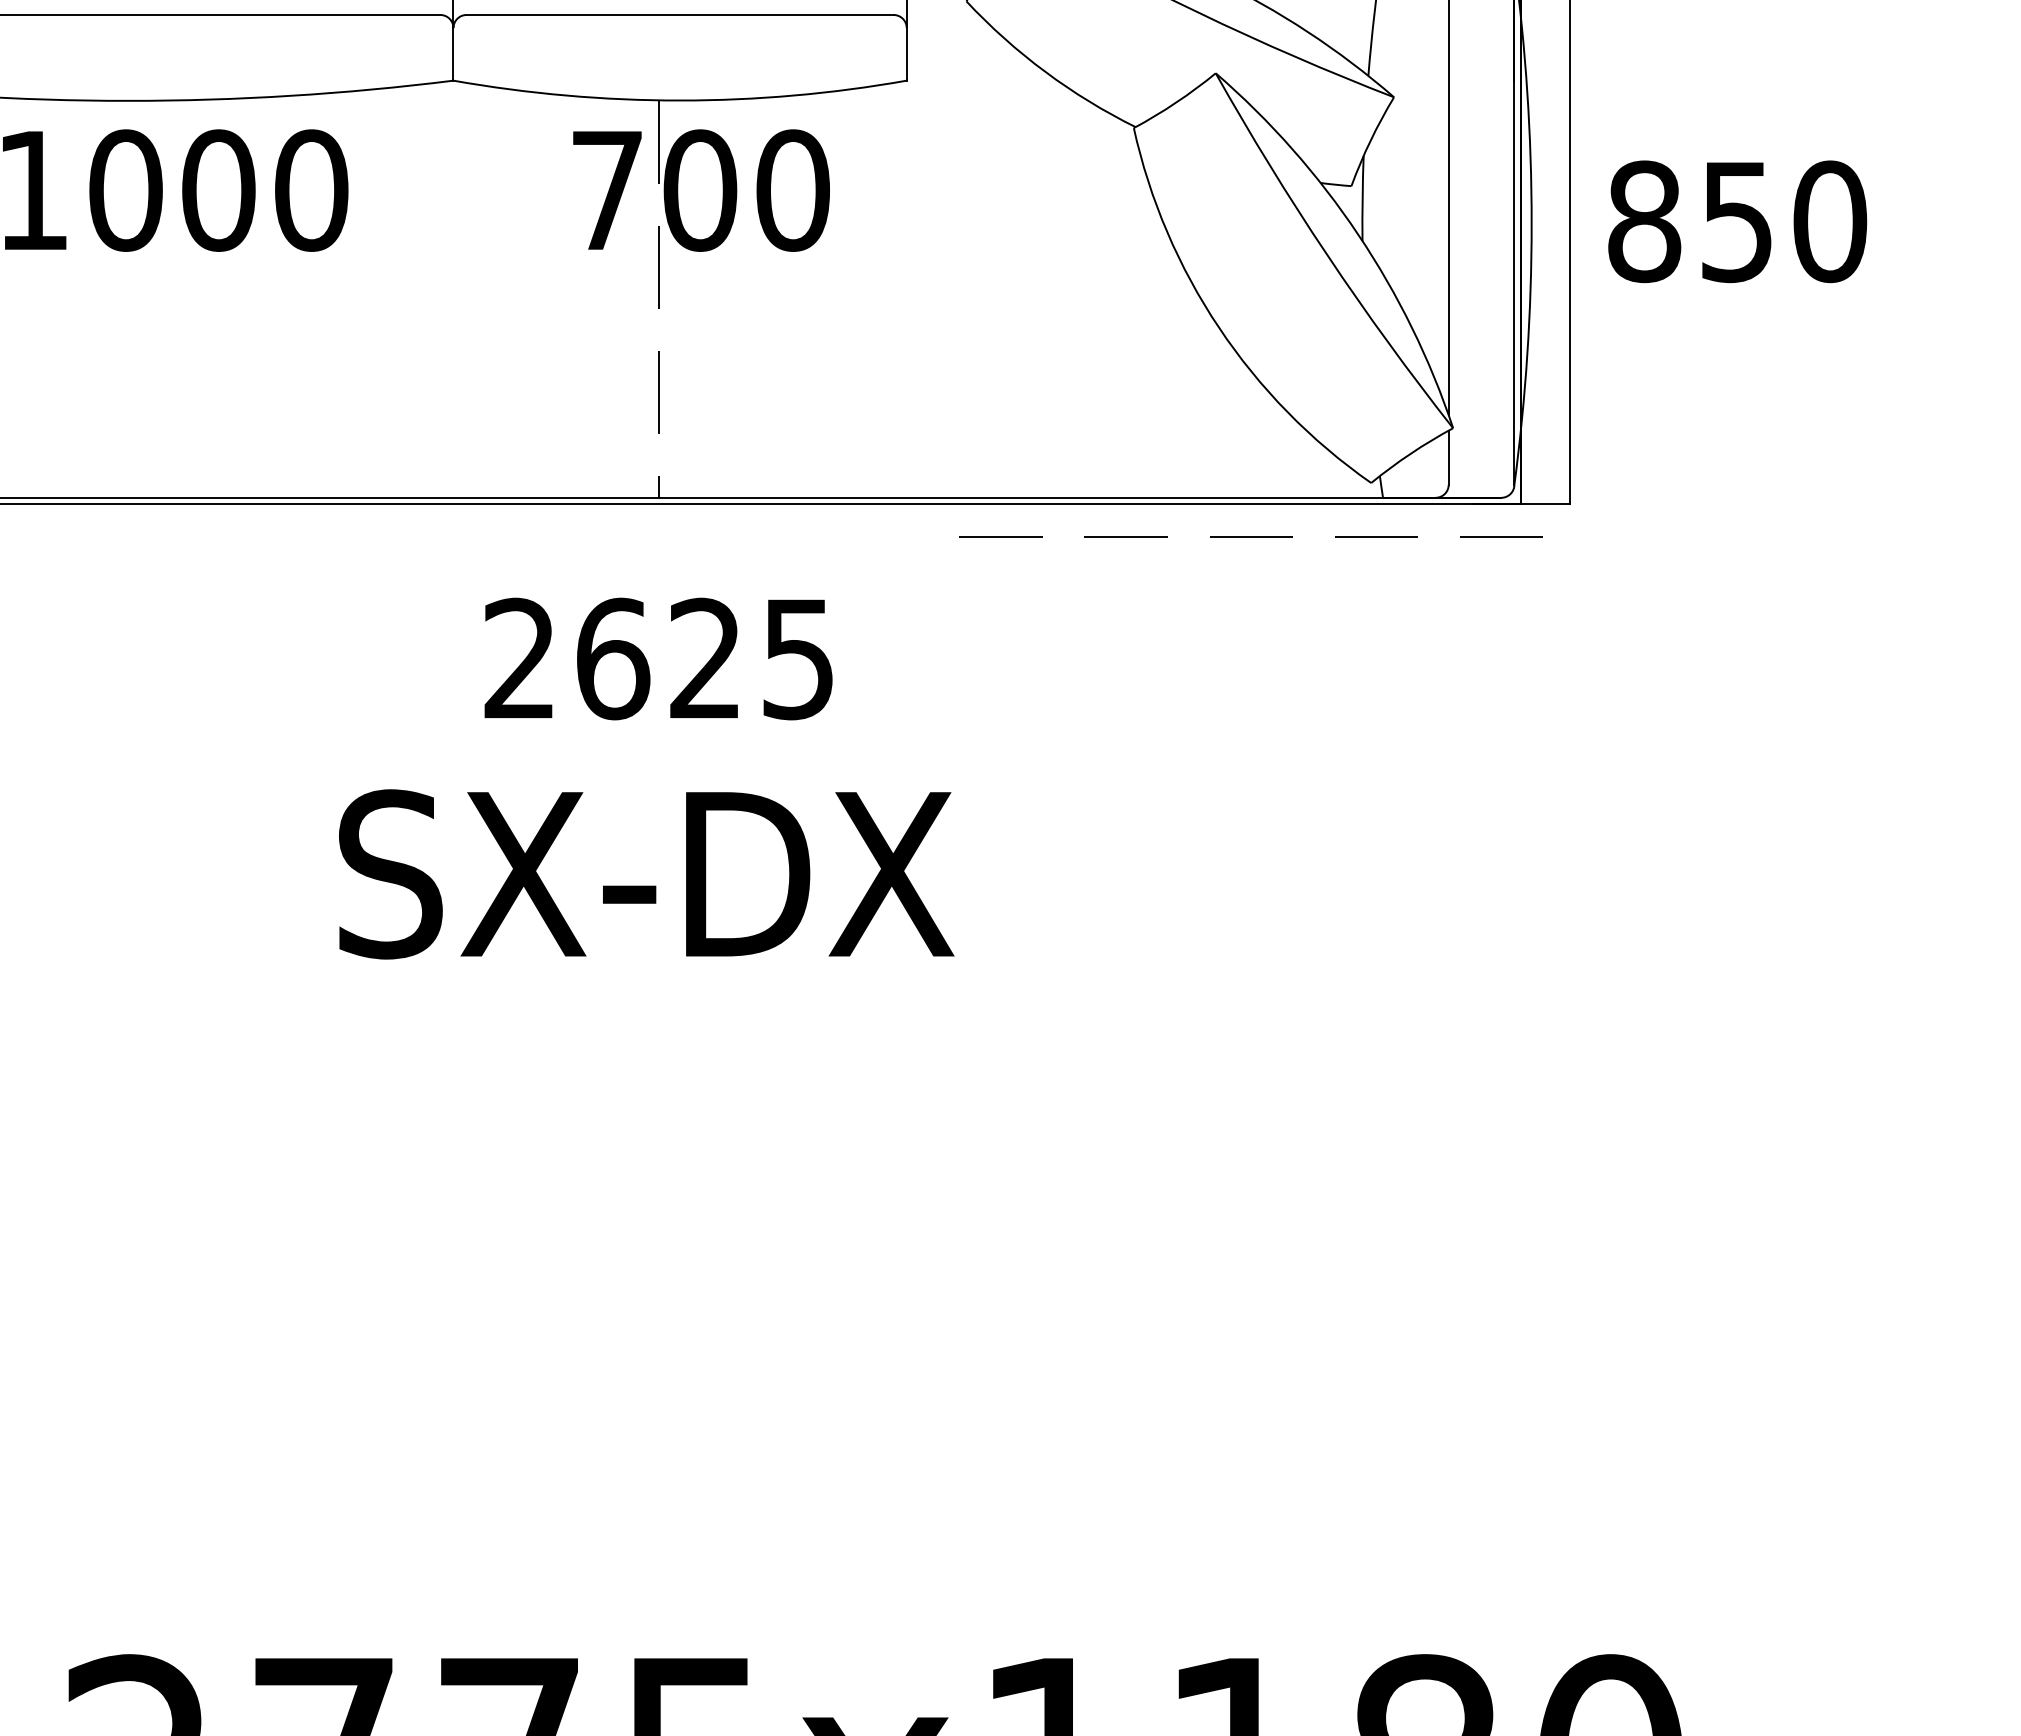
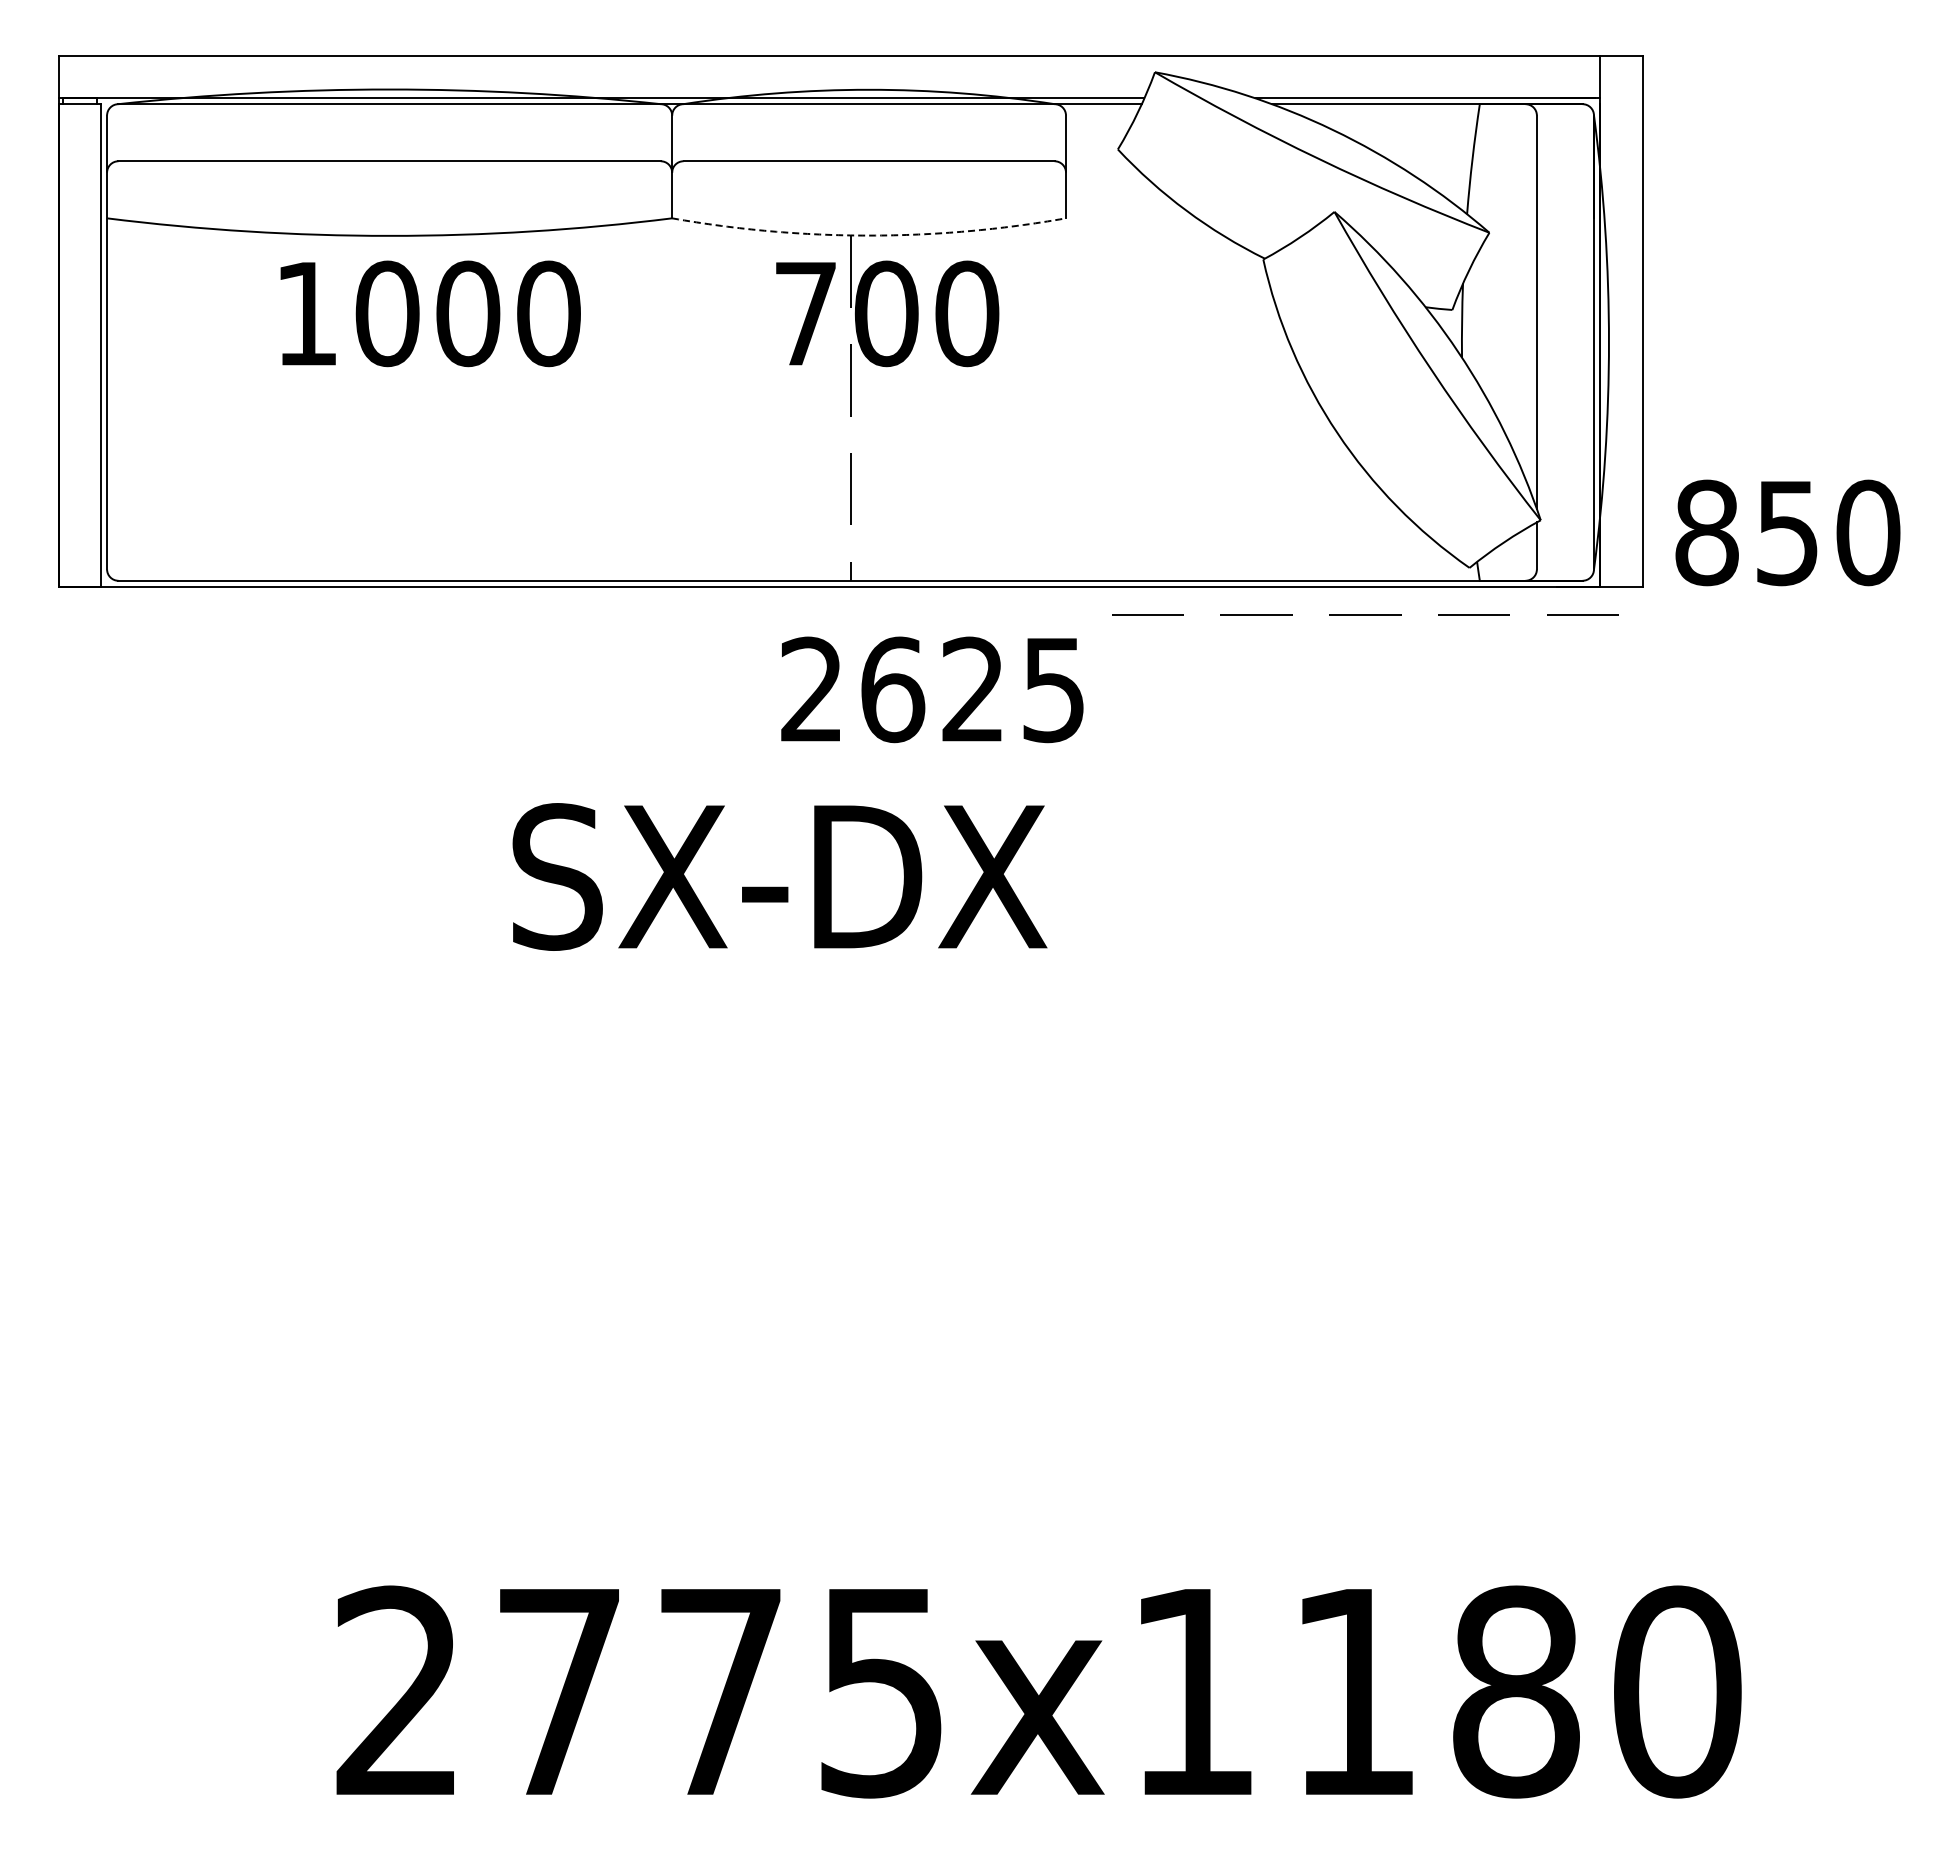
arc: (680, 100) -> (869, 235), solid -> dashed
text: (1737, 221) -> (1787, 532), moved
text: (658, 658) -> (932, 689), moved
text: (646, 873) -> (779, 876), moved

